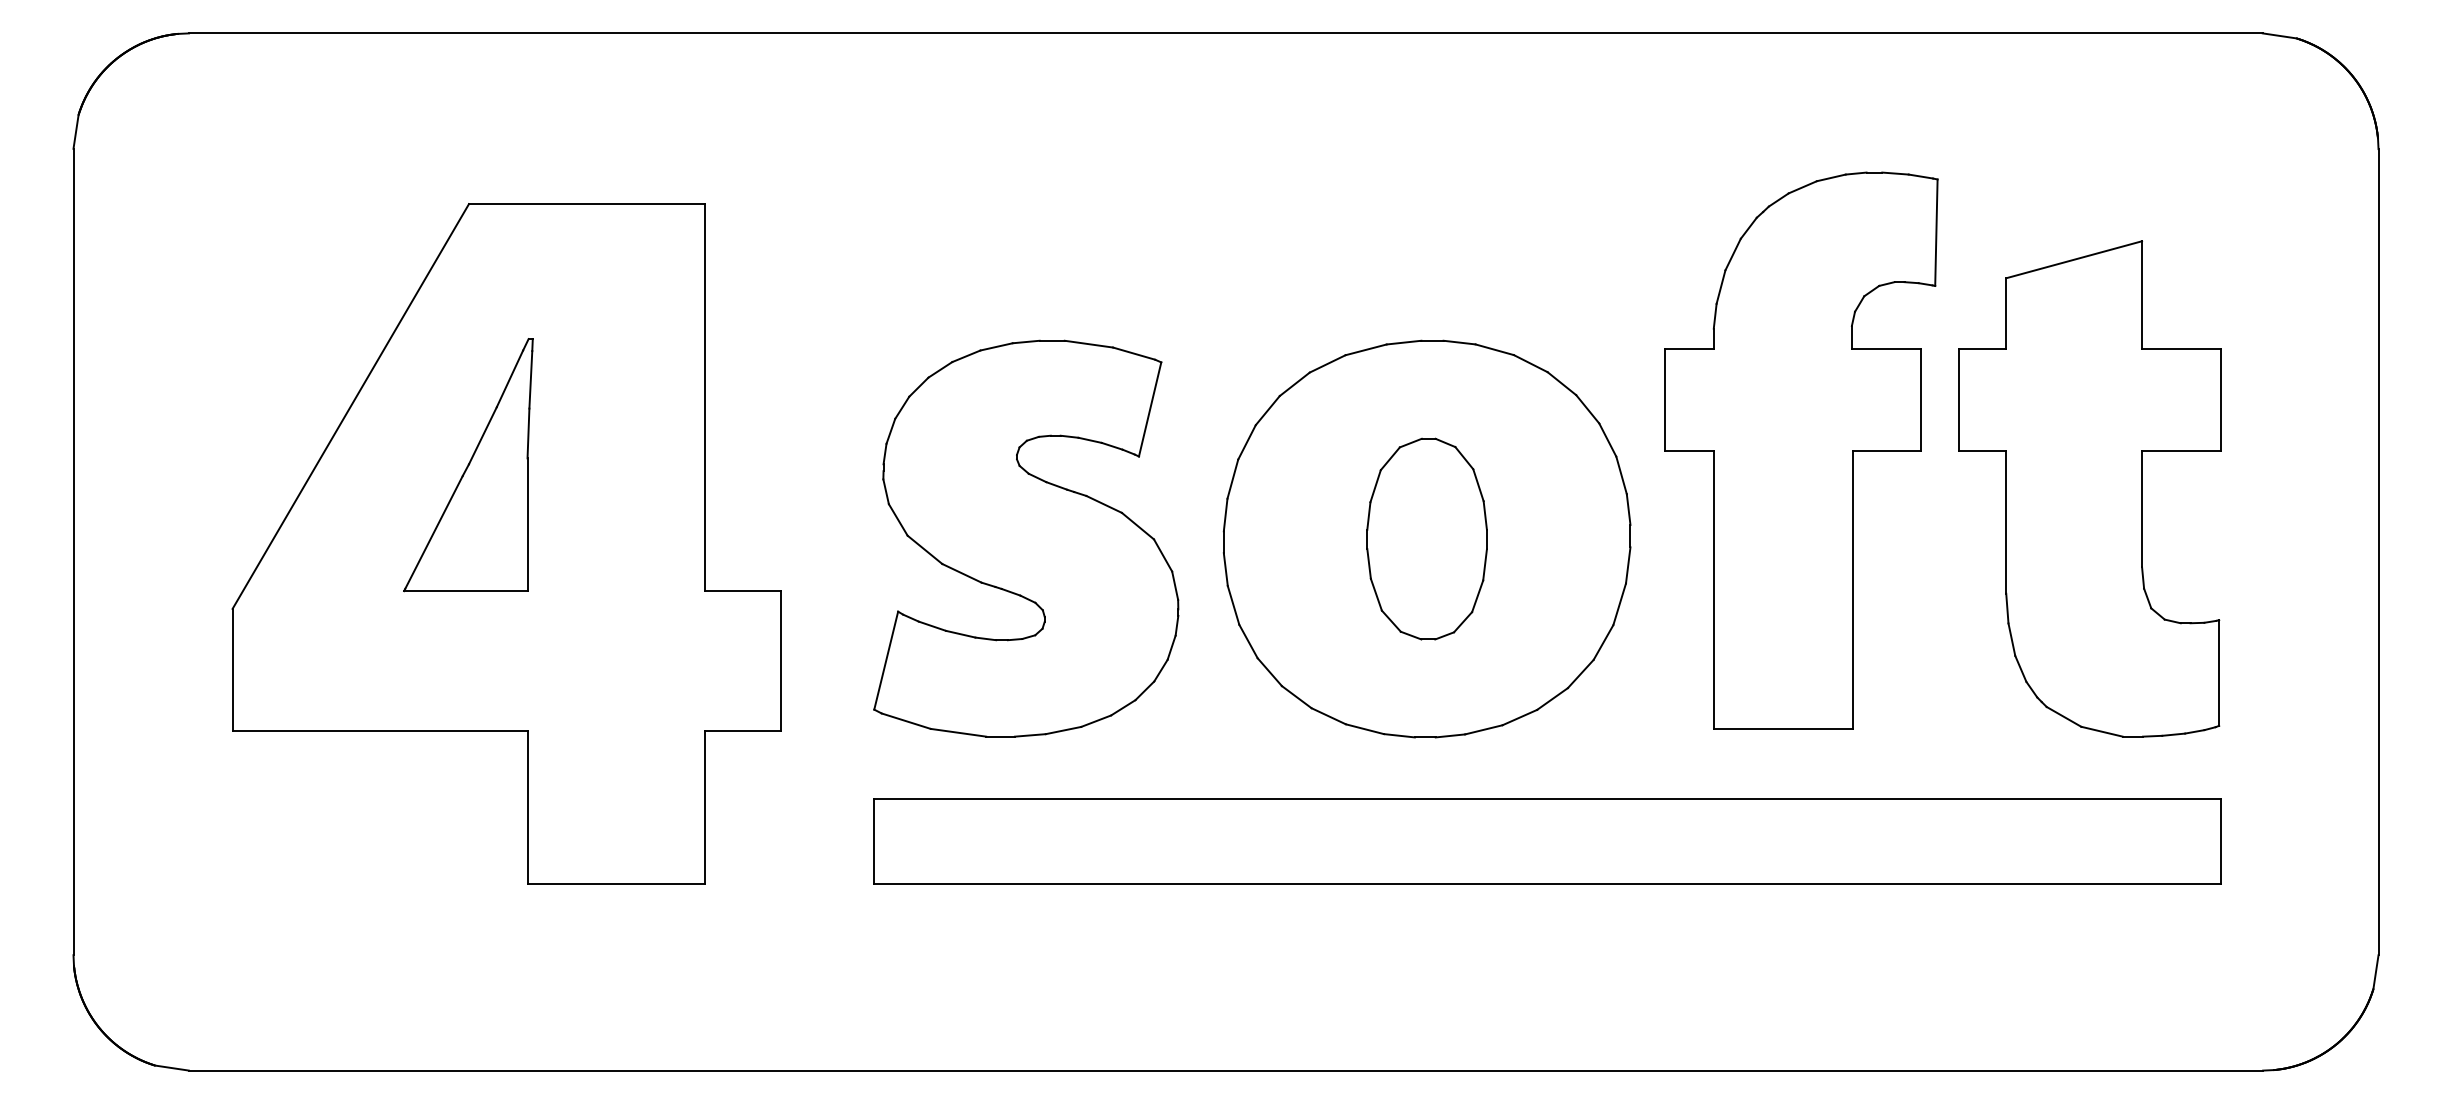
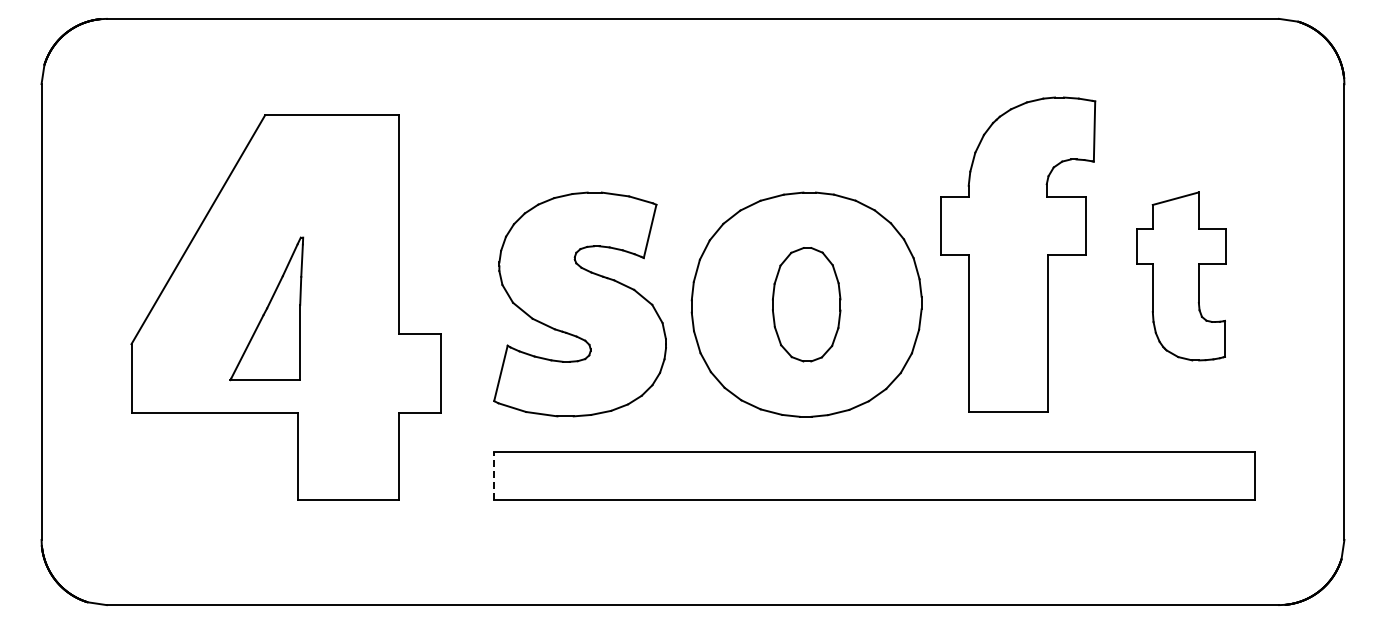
part: (467, 464) -> (266, 308), moved
part: (2088, 489) -> (1180, 276), size x0.6
line: (874, 841) -> (494, 475), solid -> dashed

